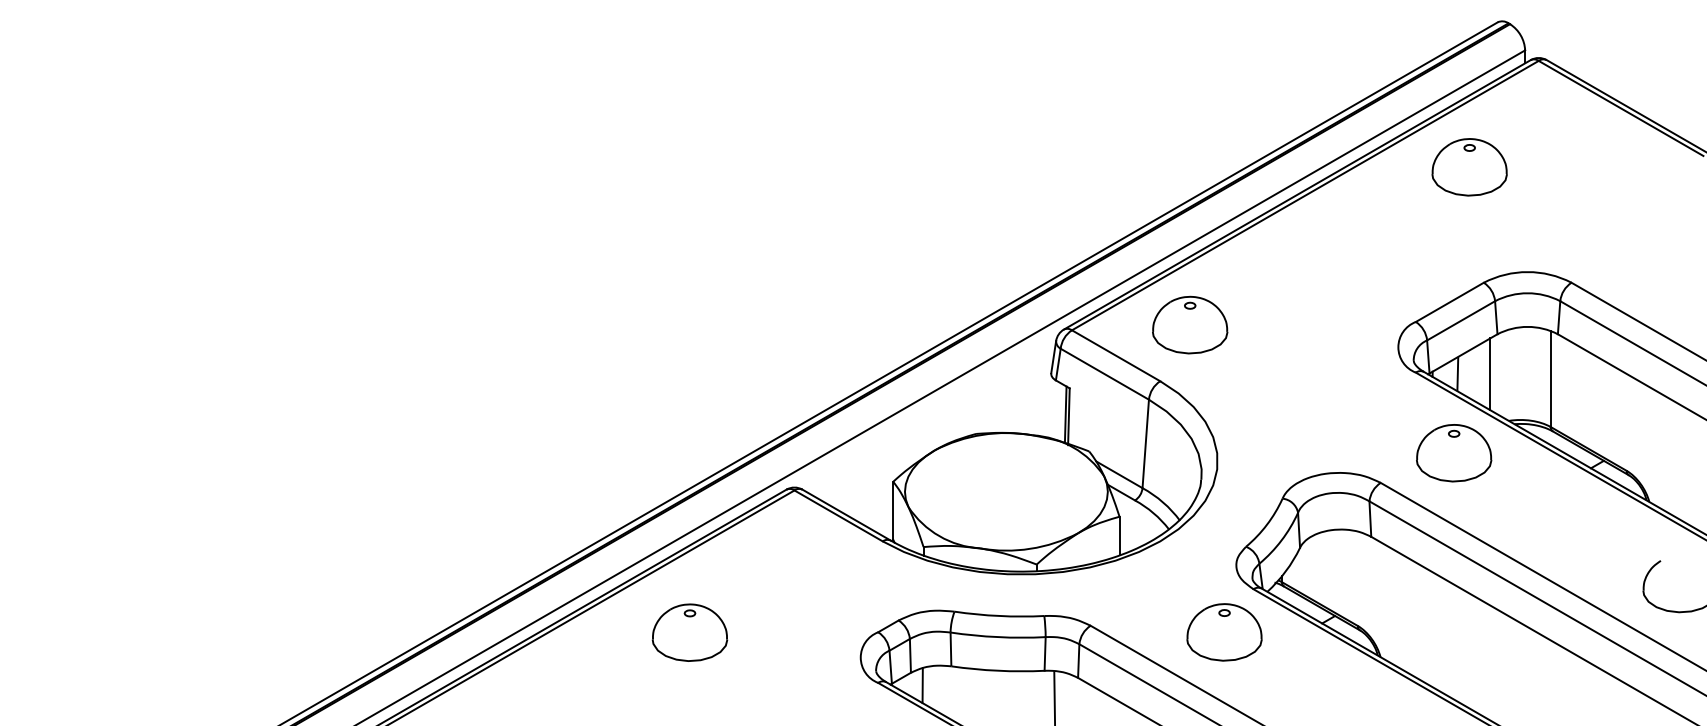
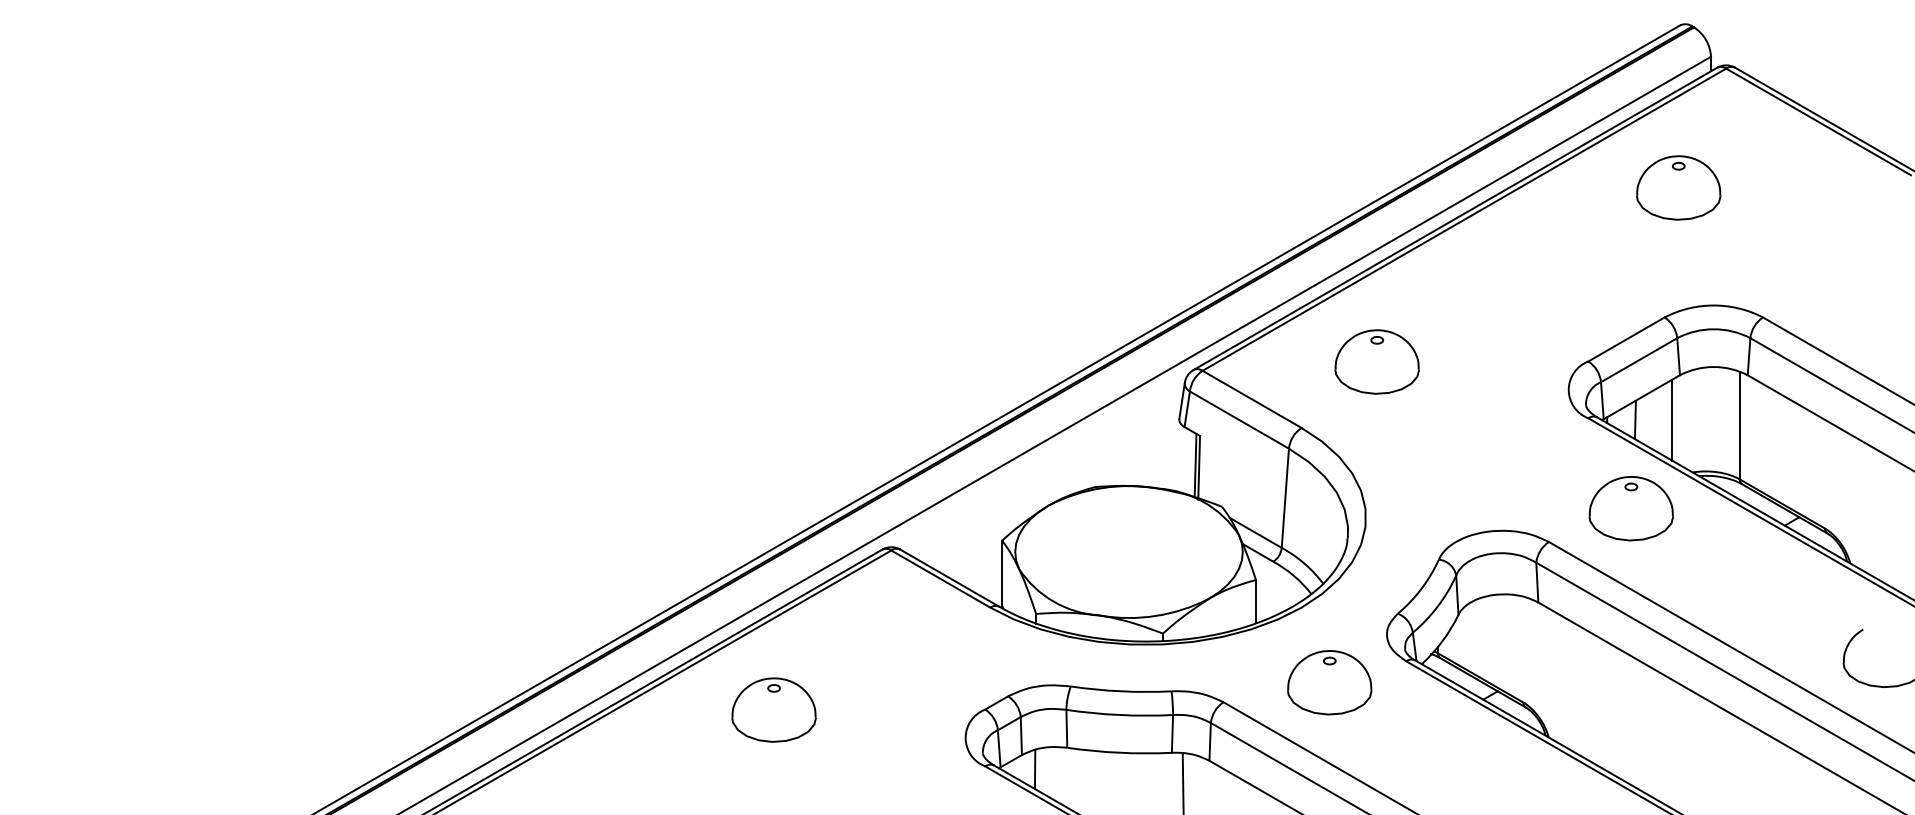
part: (1469, 166) -> (1678, 187), moved
part: (1189, 324) -> (1376, 361), moved
part: (1224, 632) -> (1329, 682), moved

